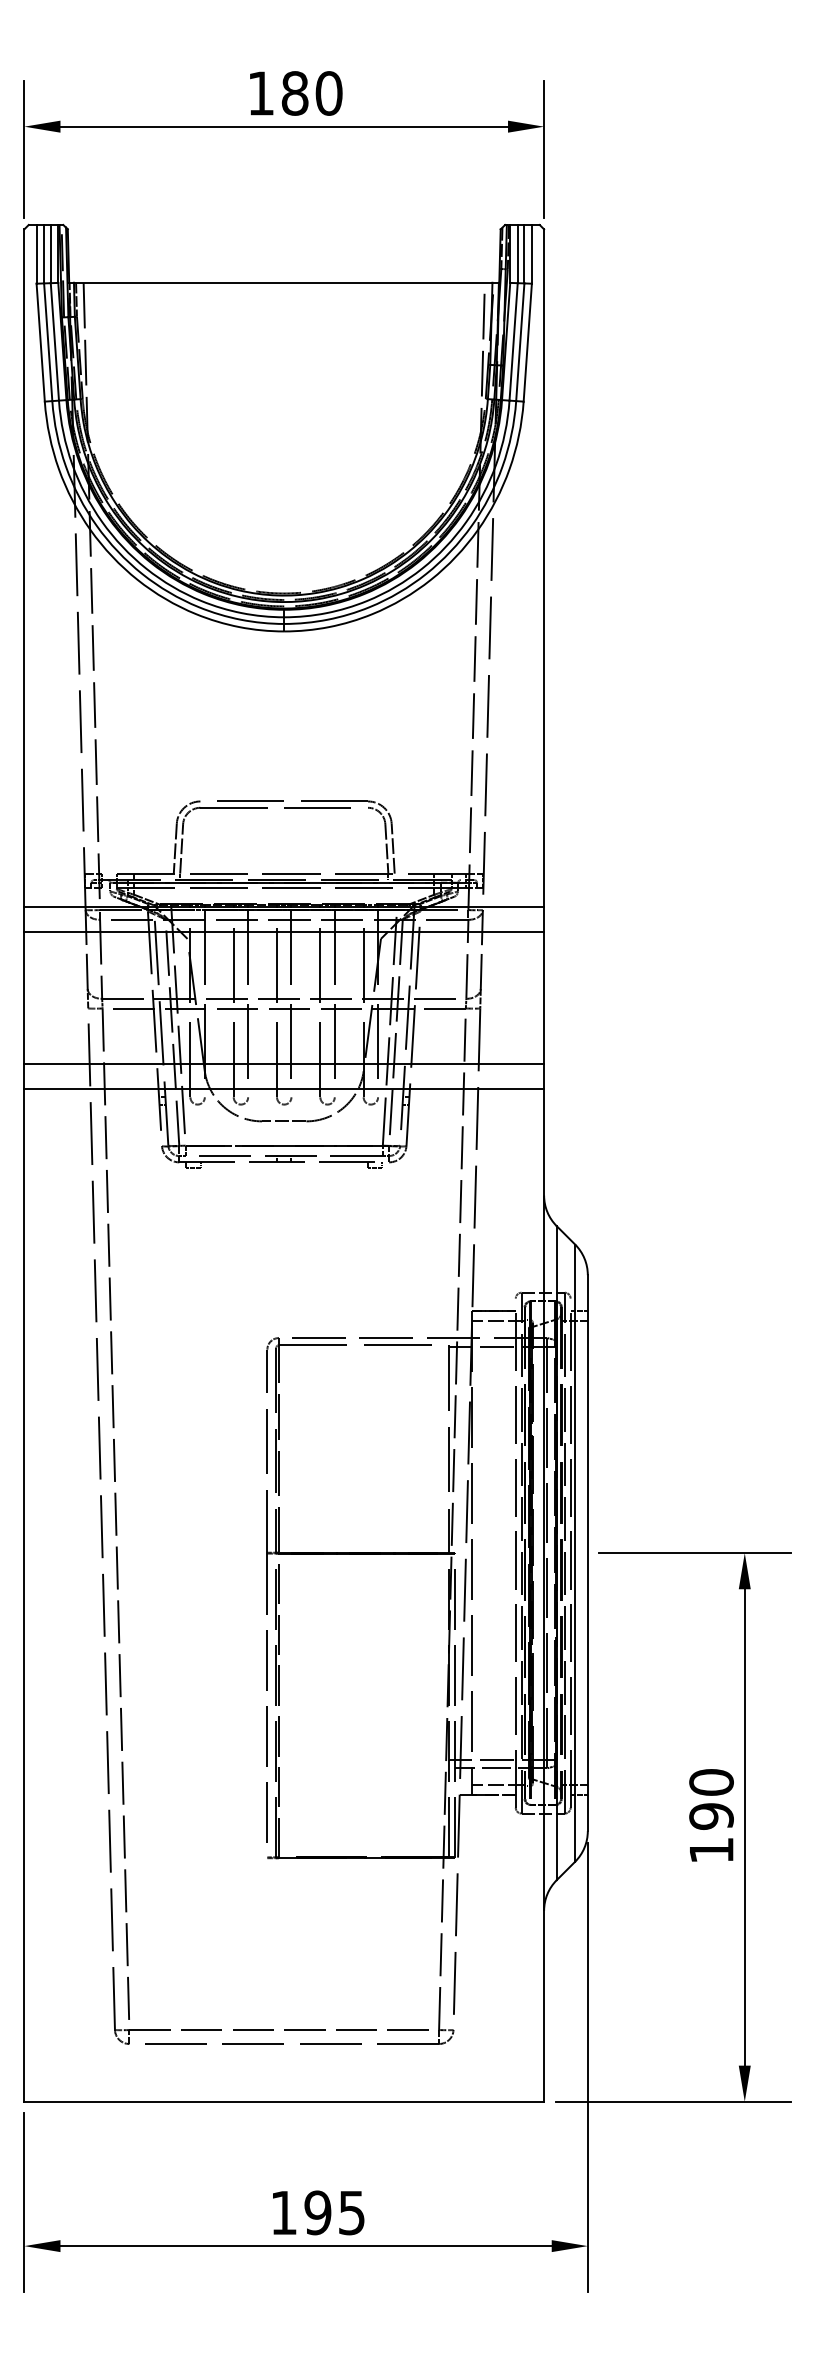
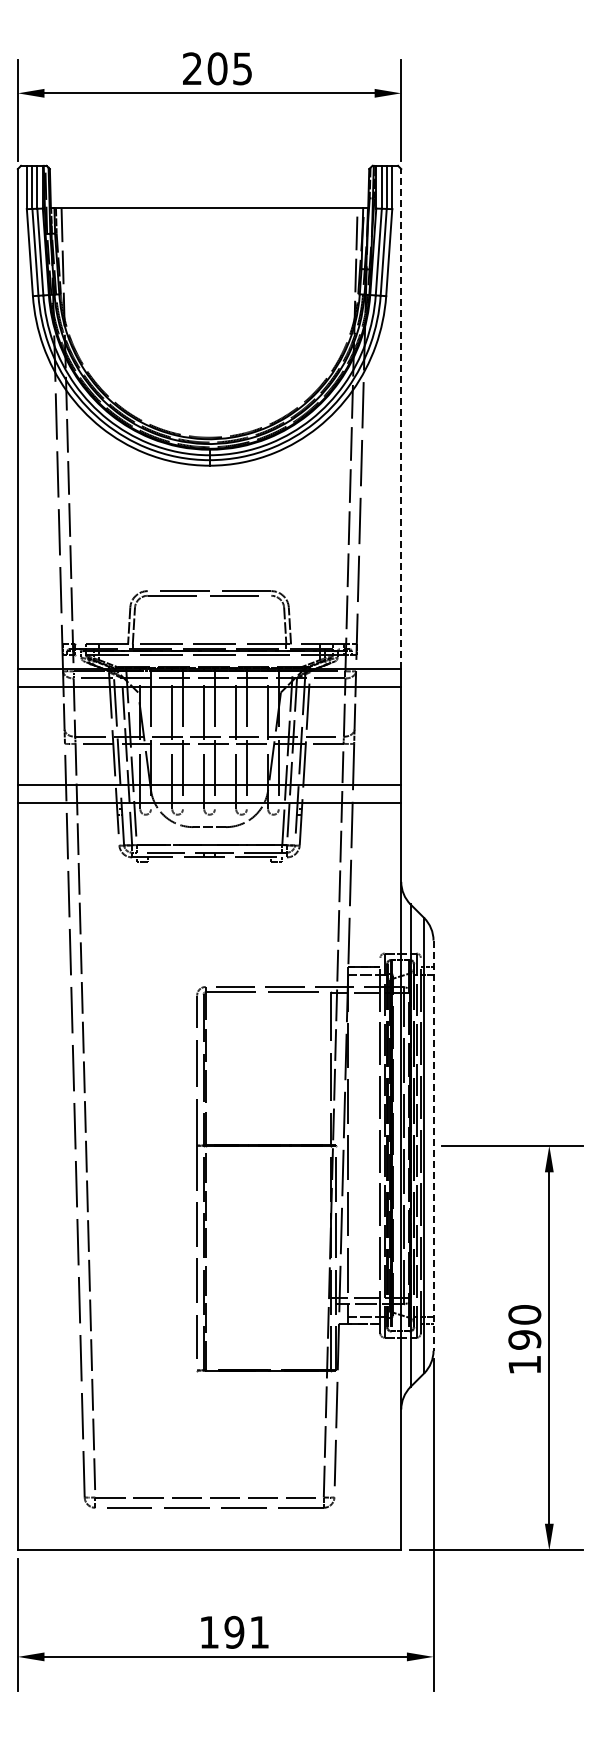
text: (294, 93) -> (217, 68), 180 -> 205
line: (544, 567) -> (401, 418), solid -> dashed
line: (587, 1554) -> (433, 1146), solid -> dashed
text: (351, 2213) -> (259, 1632), 195 -> 191

